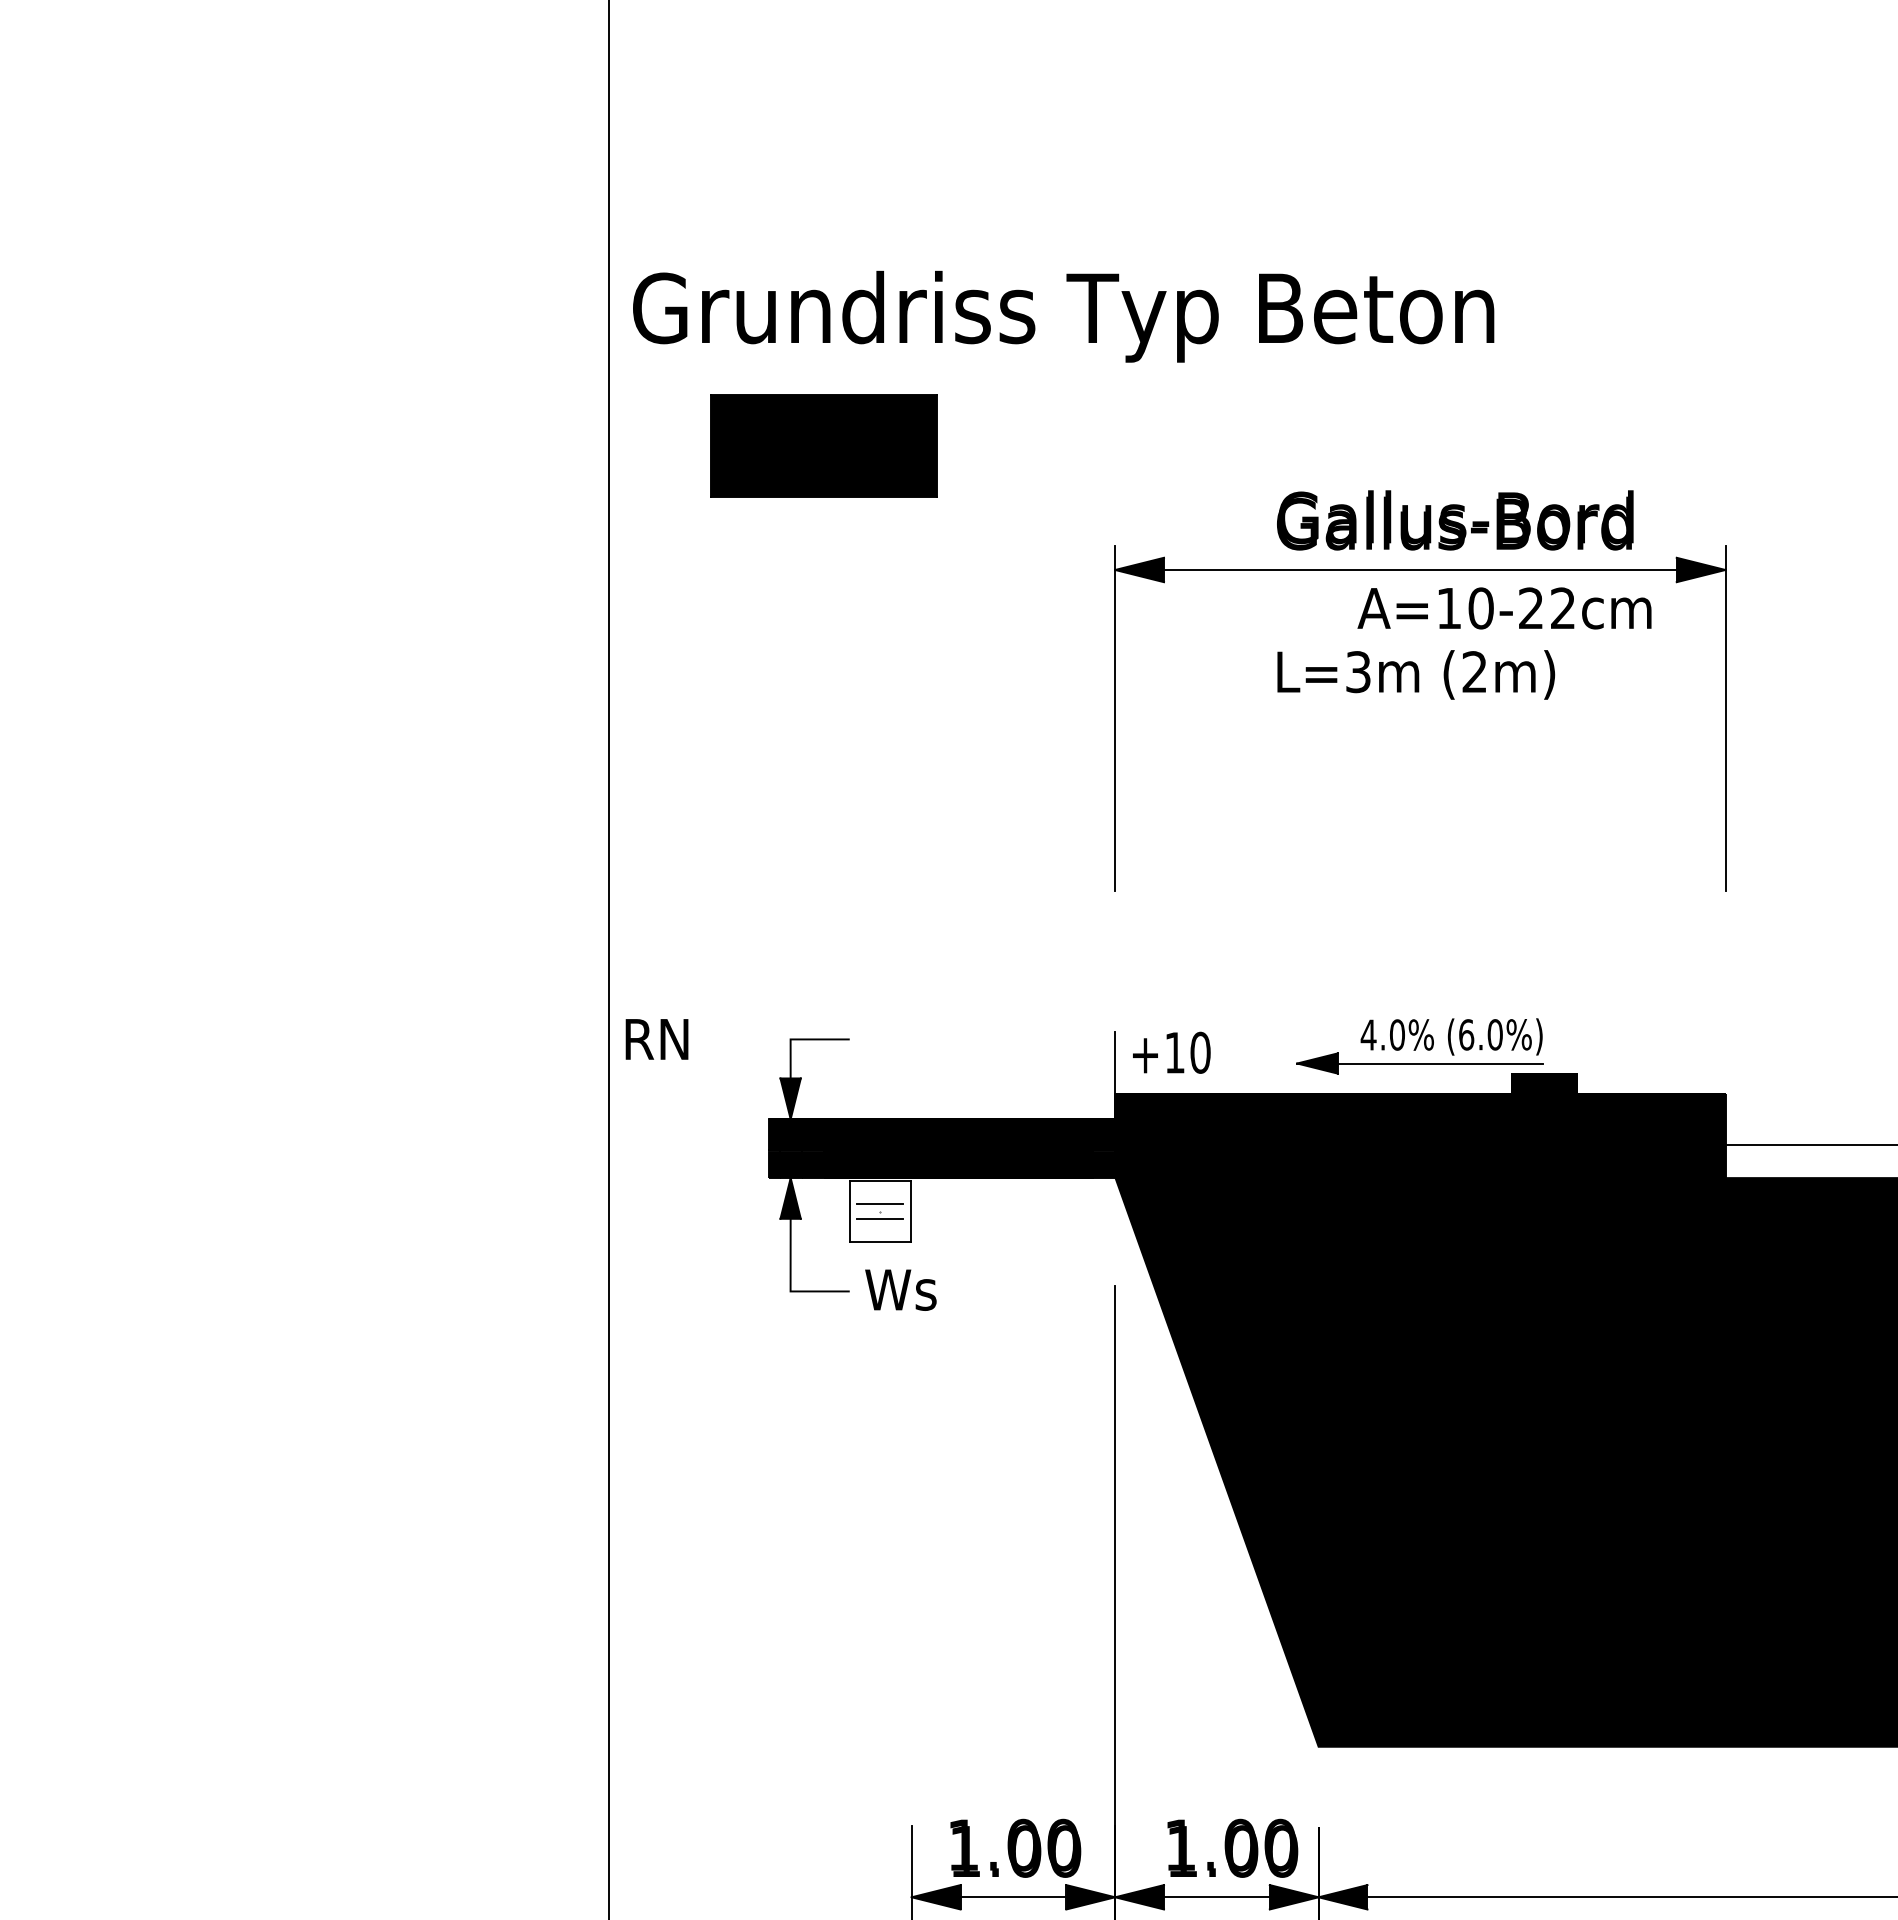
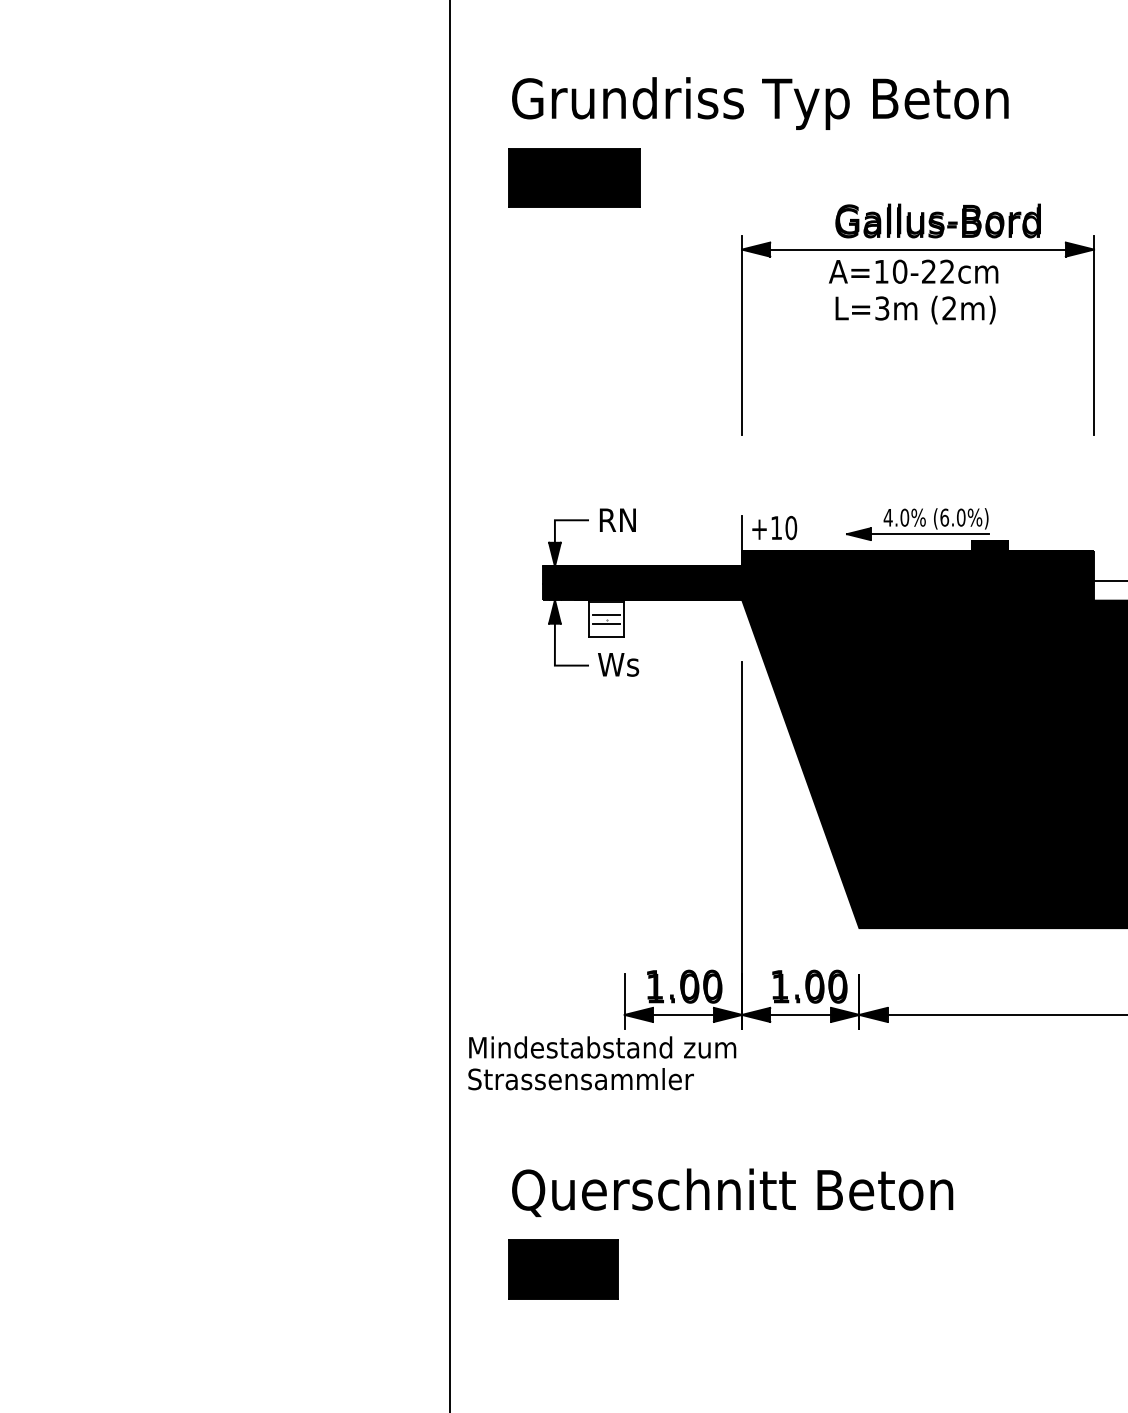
text: (1063, 316) -> (760, 103), moved
text: (1504, 607) -> (913, 271), moved
text: (656, 1038) -> (617, 519), moved

